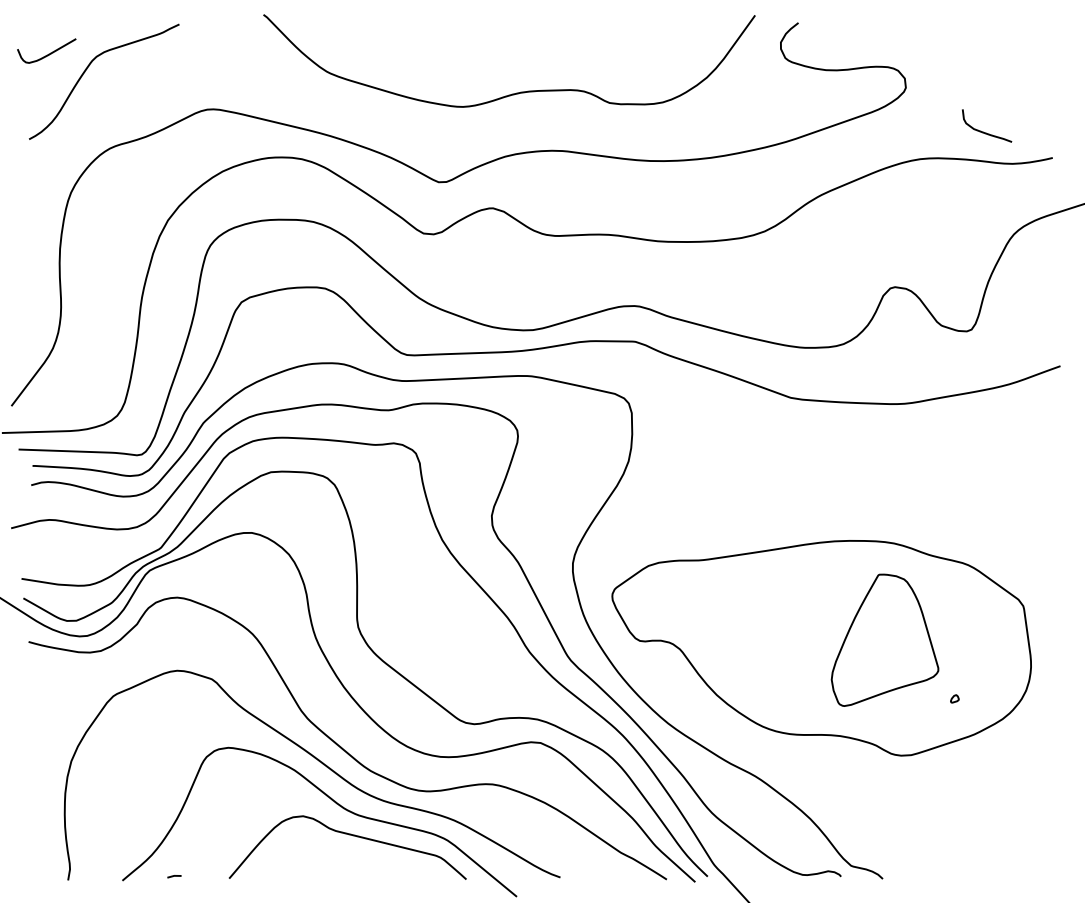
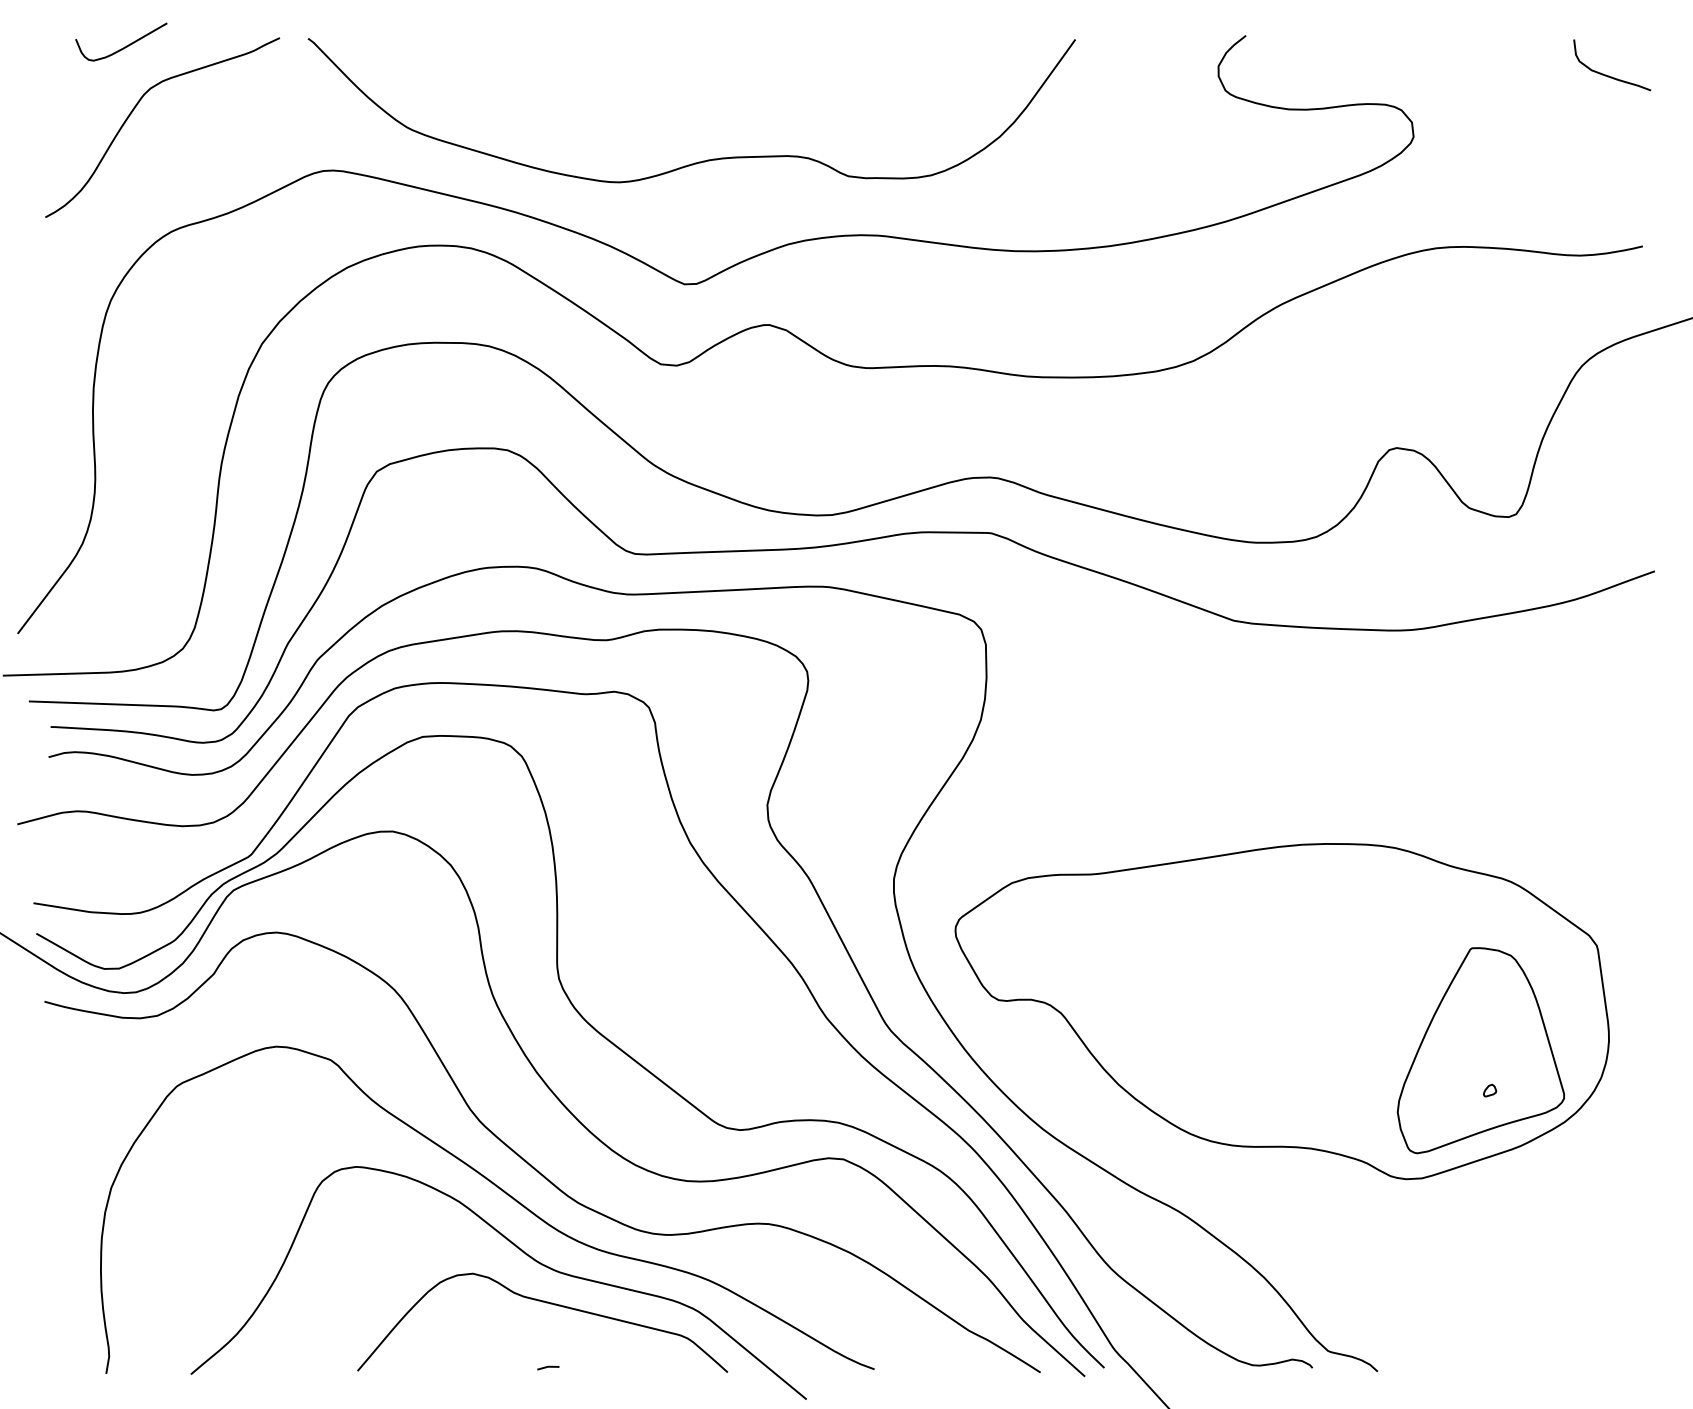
curve: (48, 53) -> (123, 45), moved
curve: (516, 92) -> (702, 159), moved
curve: (986, 132) -> (1611, 75), moved
part: (884, 639) -> (1480, 1049), moved
line: (174, 876) -> (548, 1367), moved

